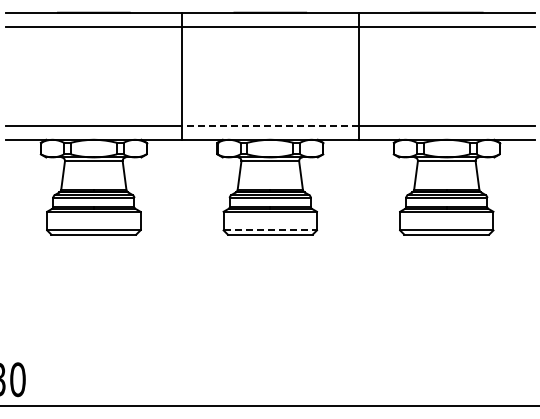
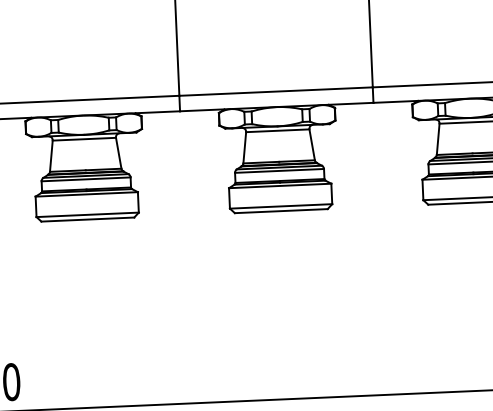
line: (269, 125) -> (275, 91), dashed -> solid
line: (270, 230) -> (281, 206), dashed -> solid

